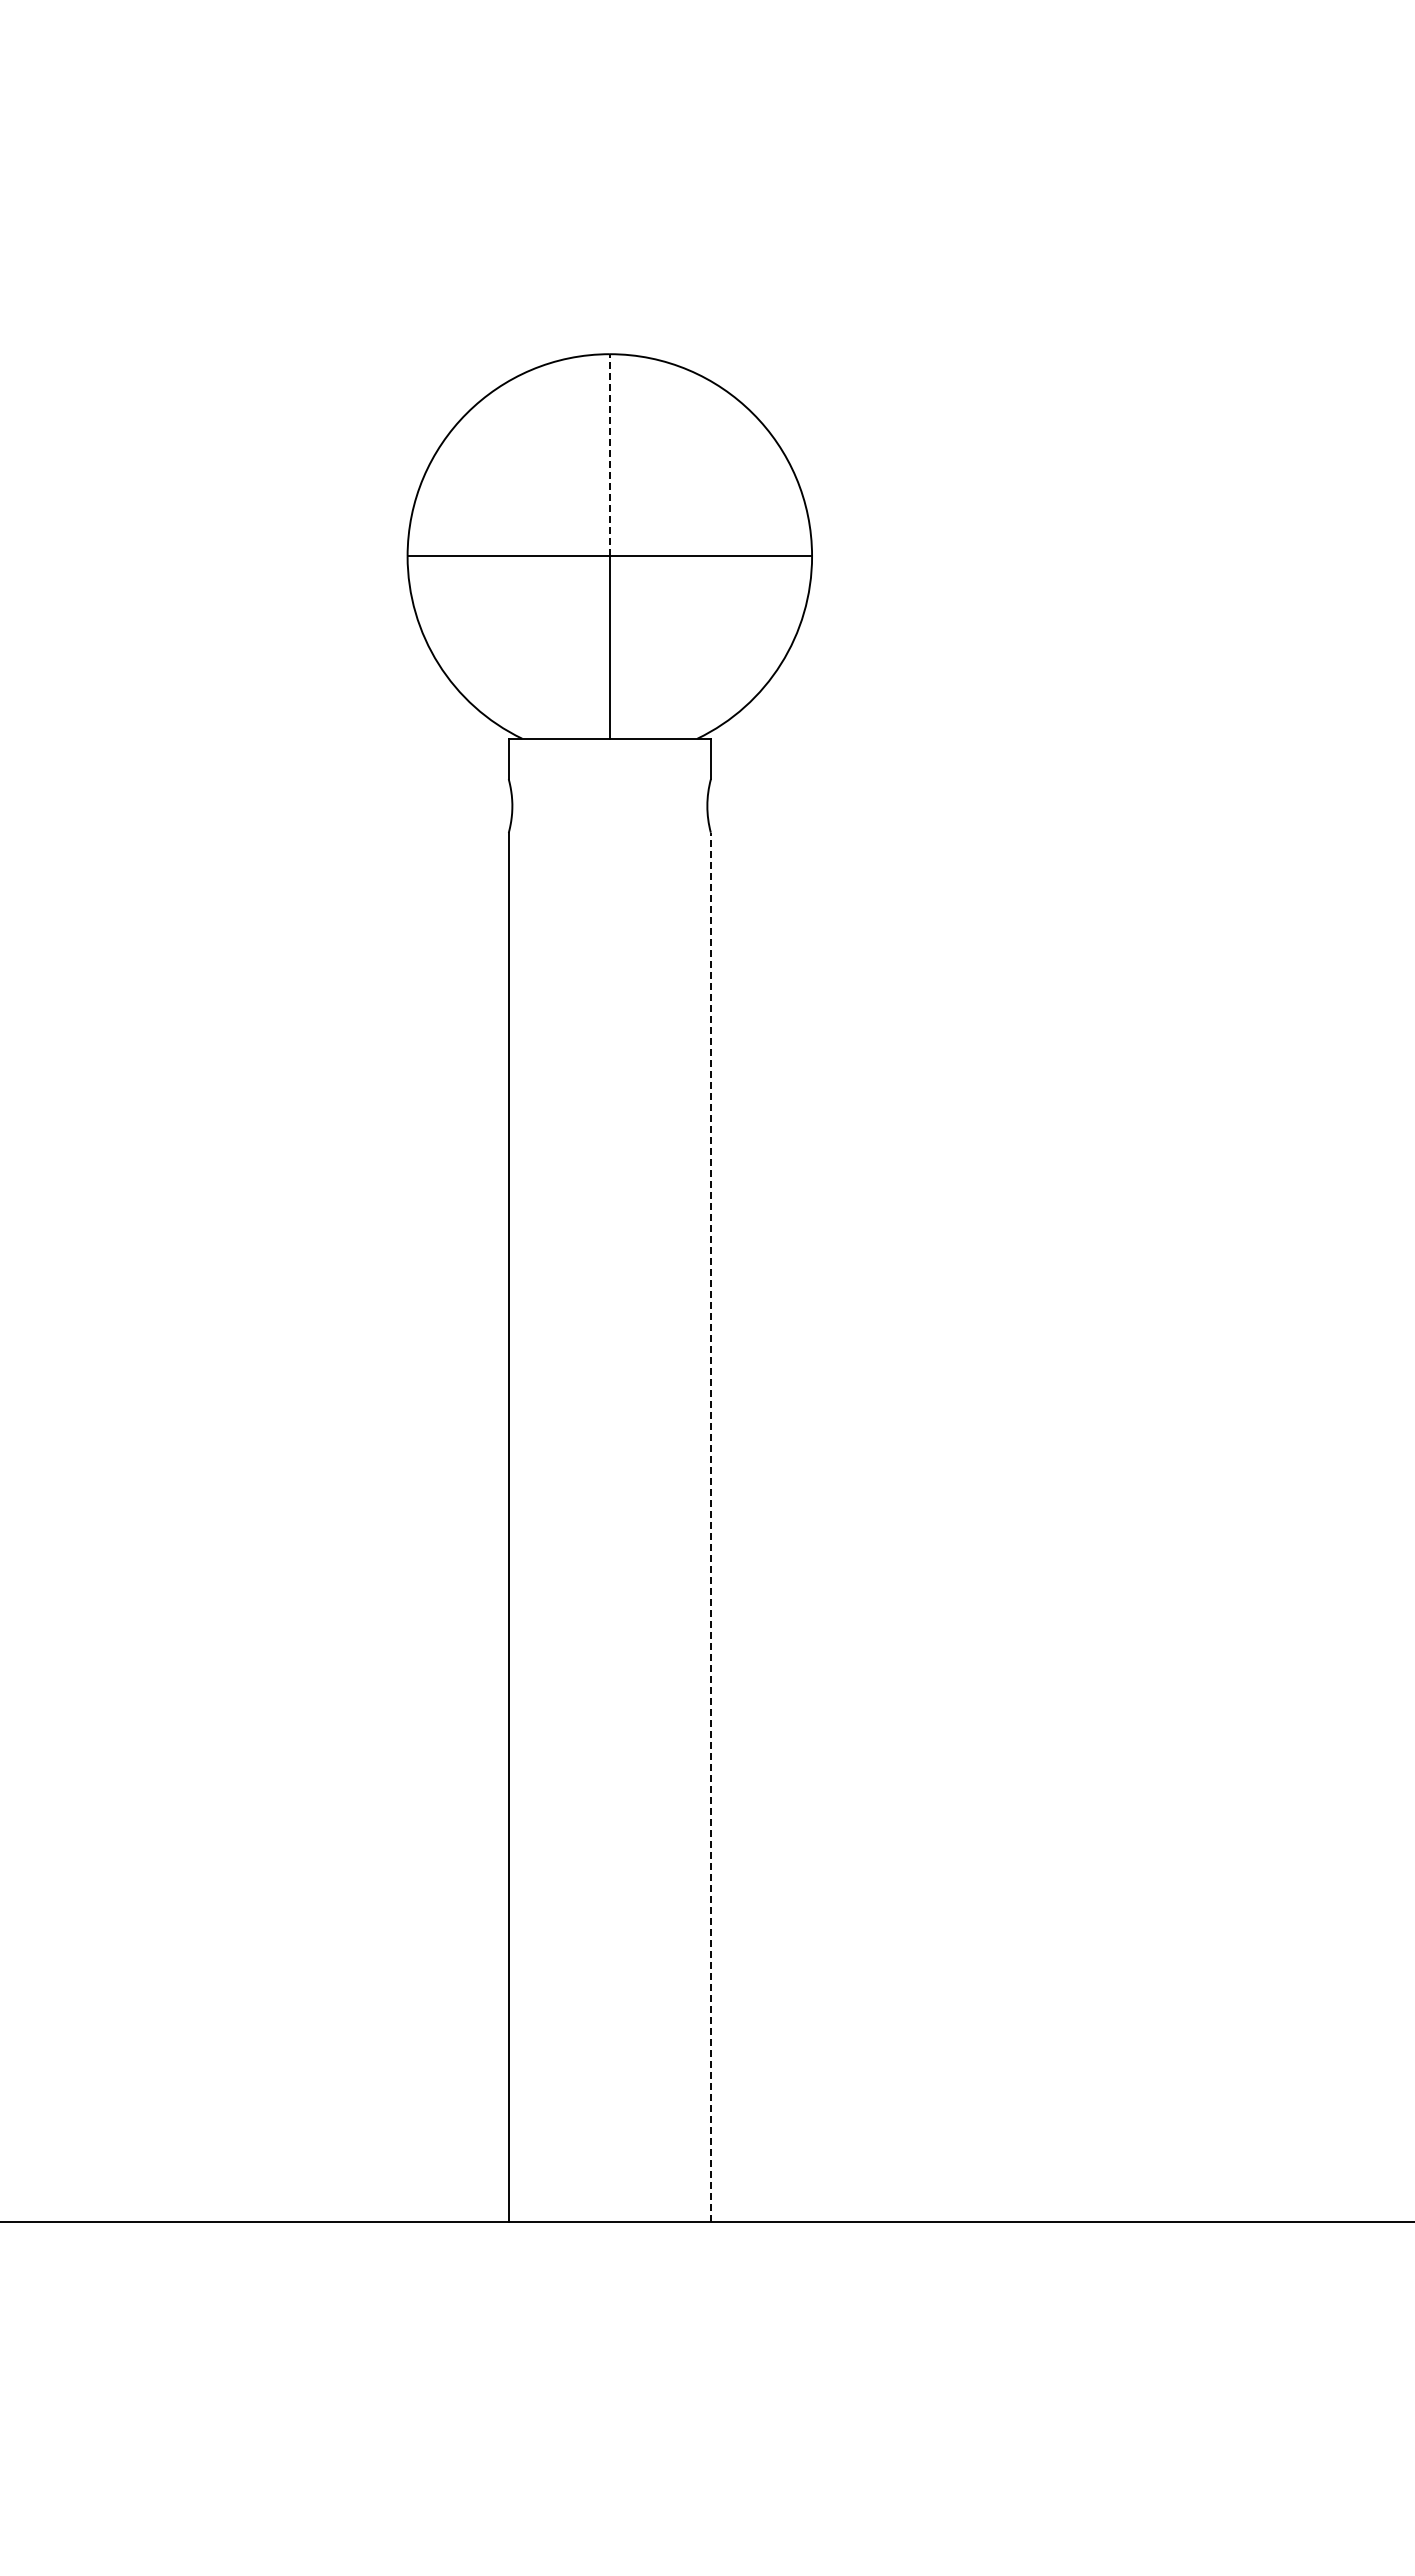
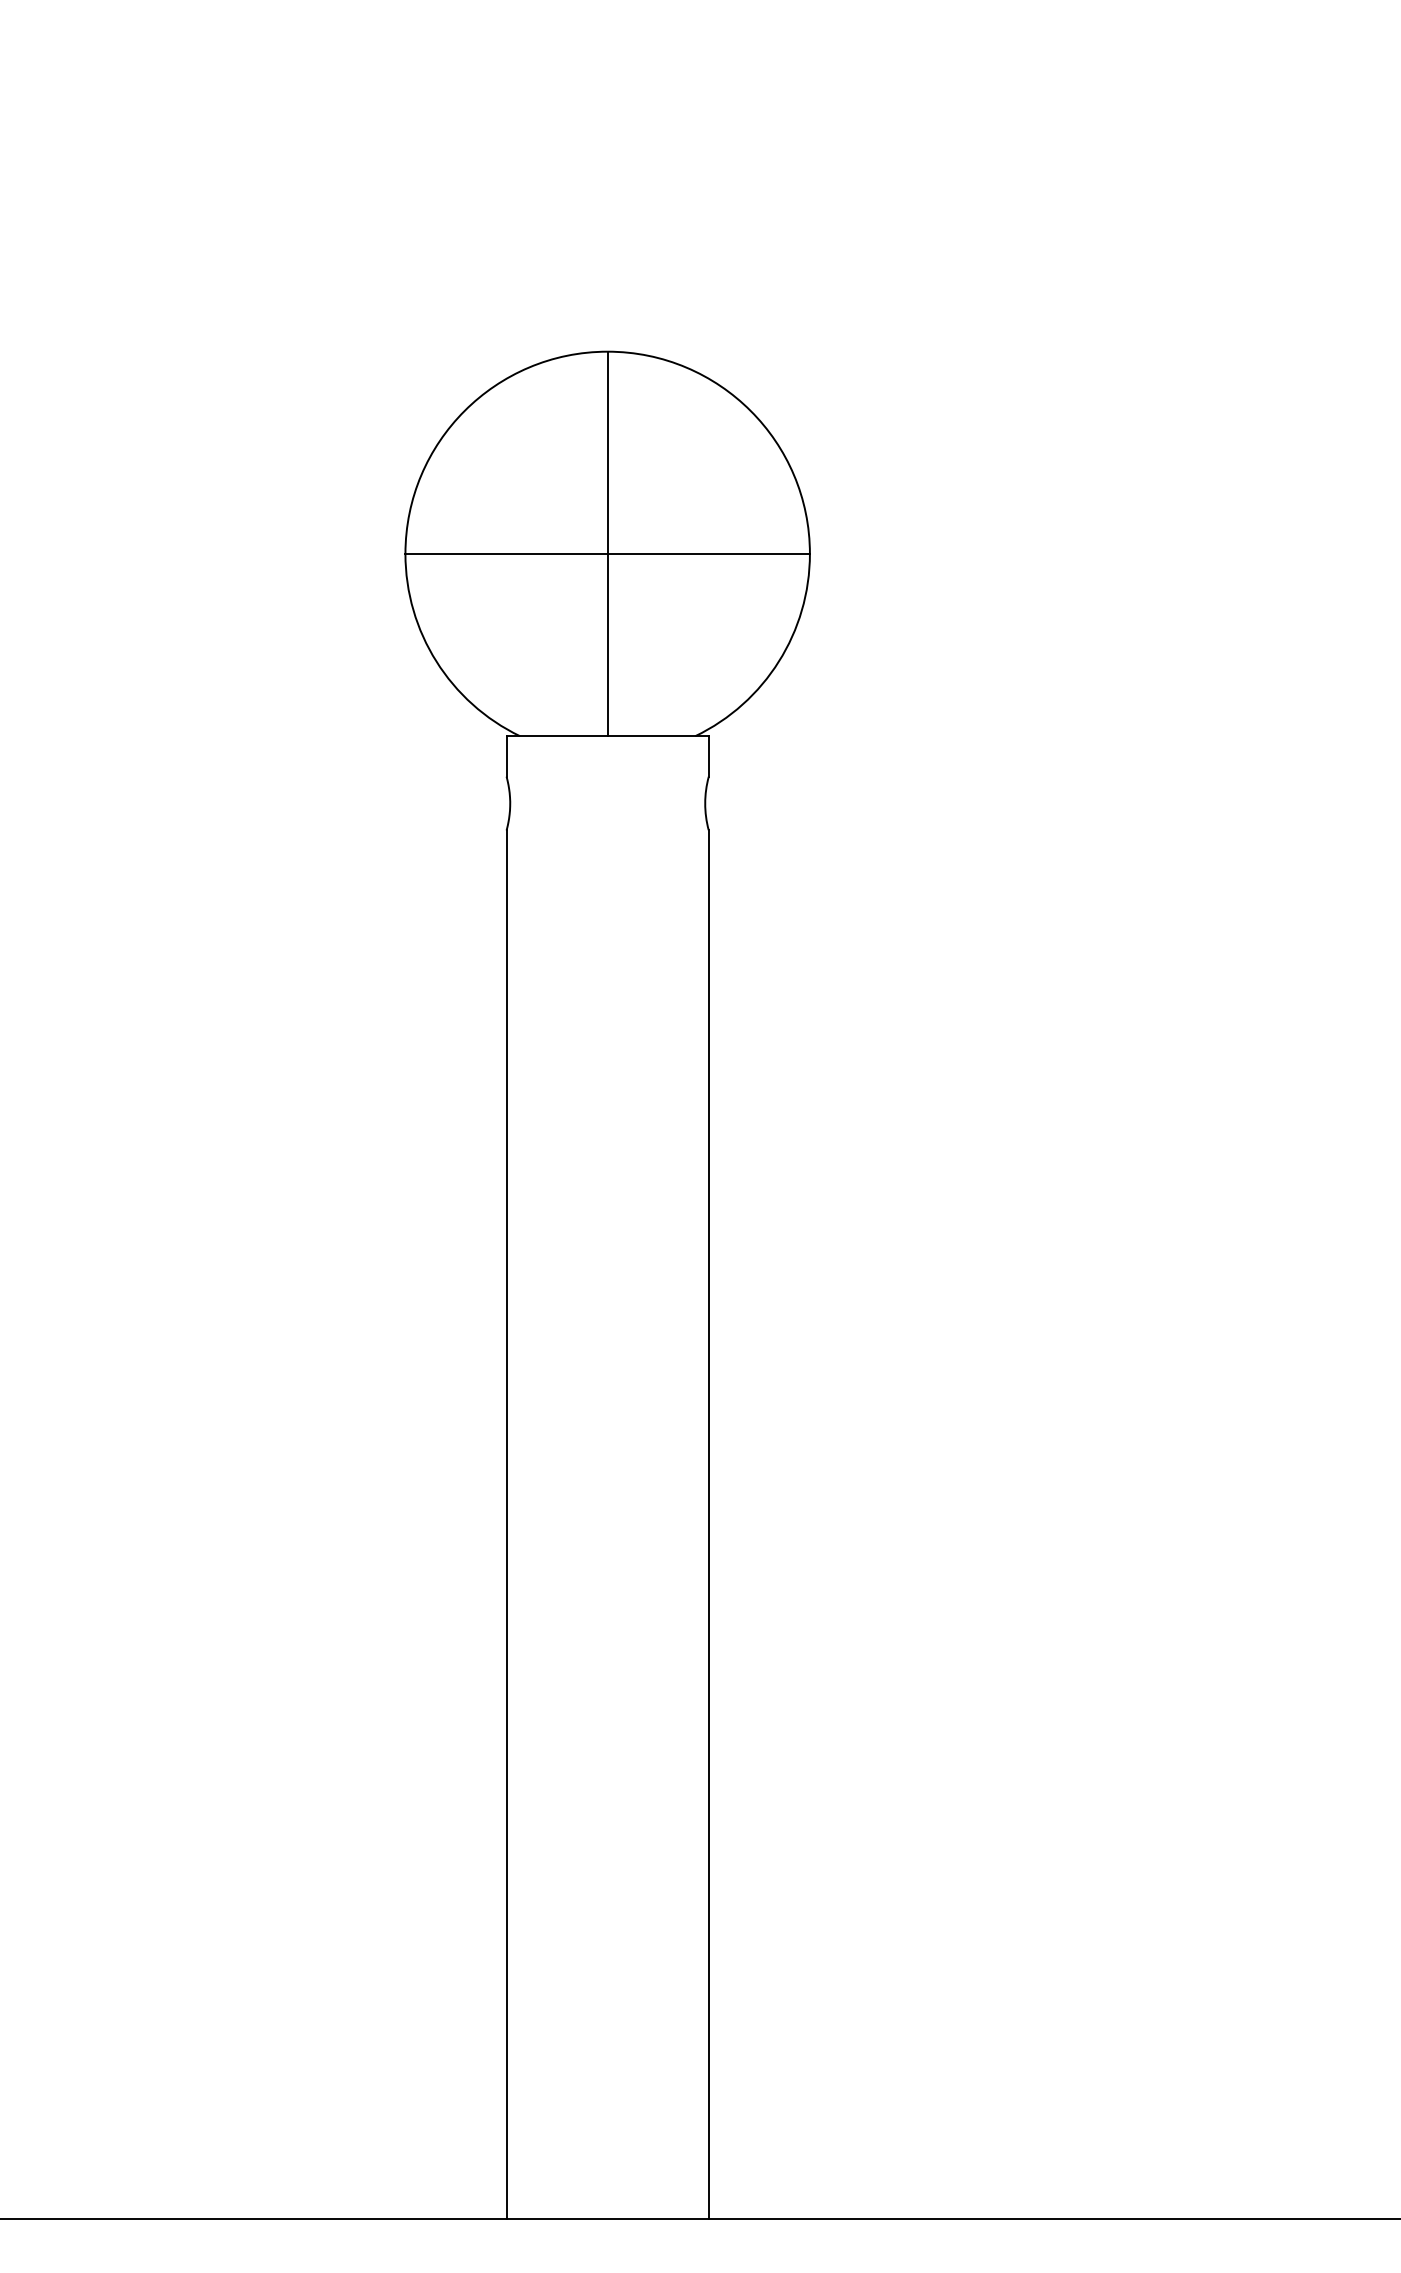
line: (609, 454) -> (607, 451), dashed -> solid
line: (710, 1527) -> (708, 1524), dashed -> solid

